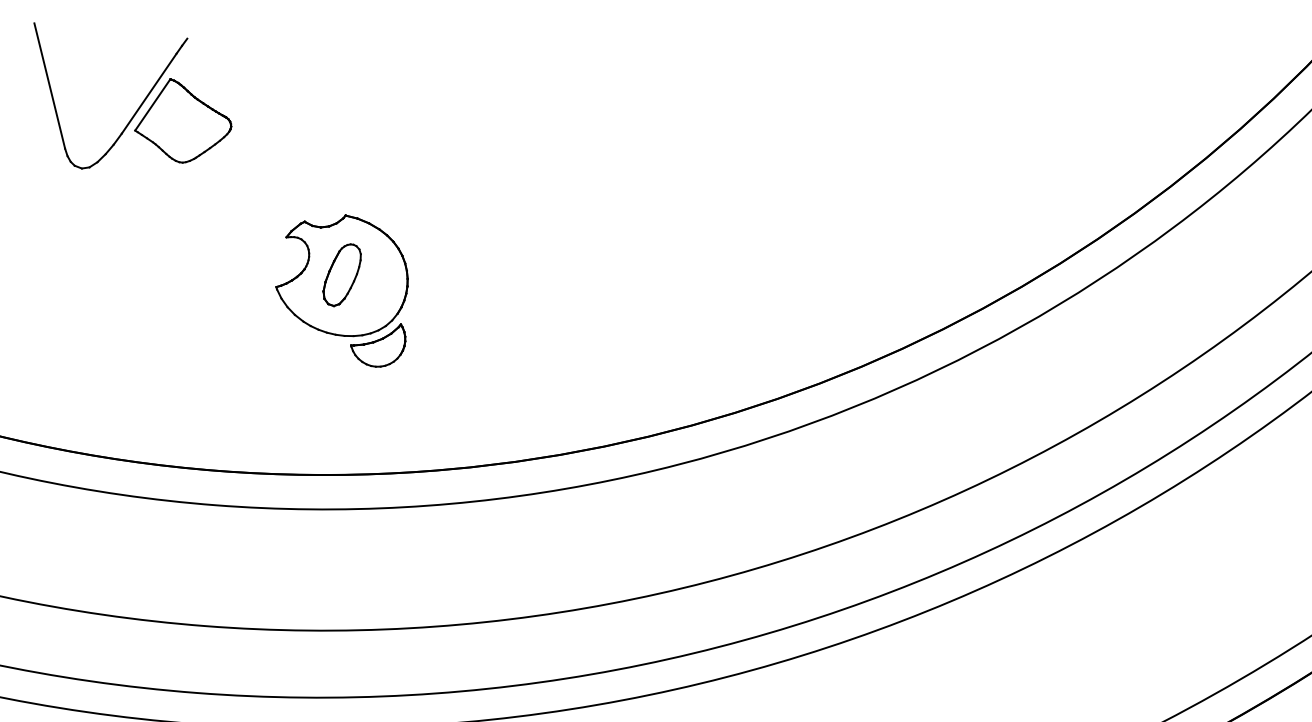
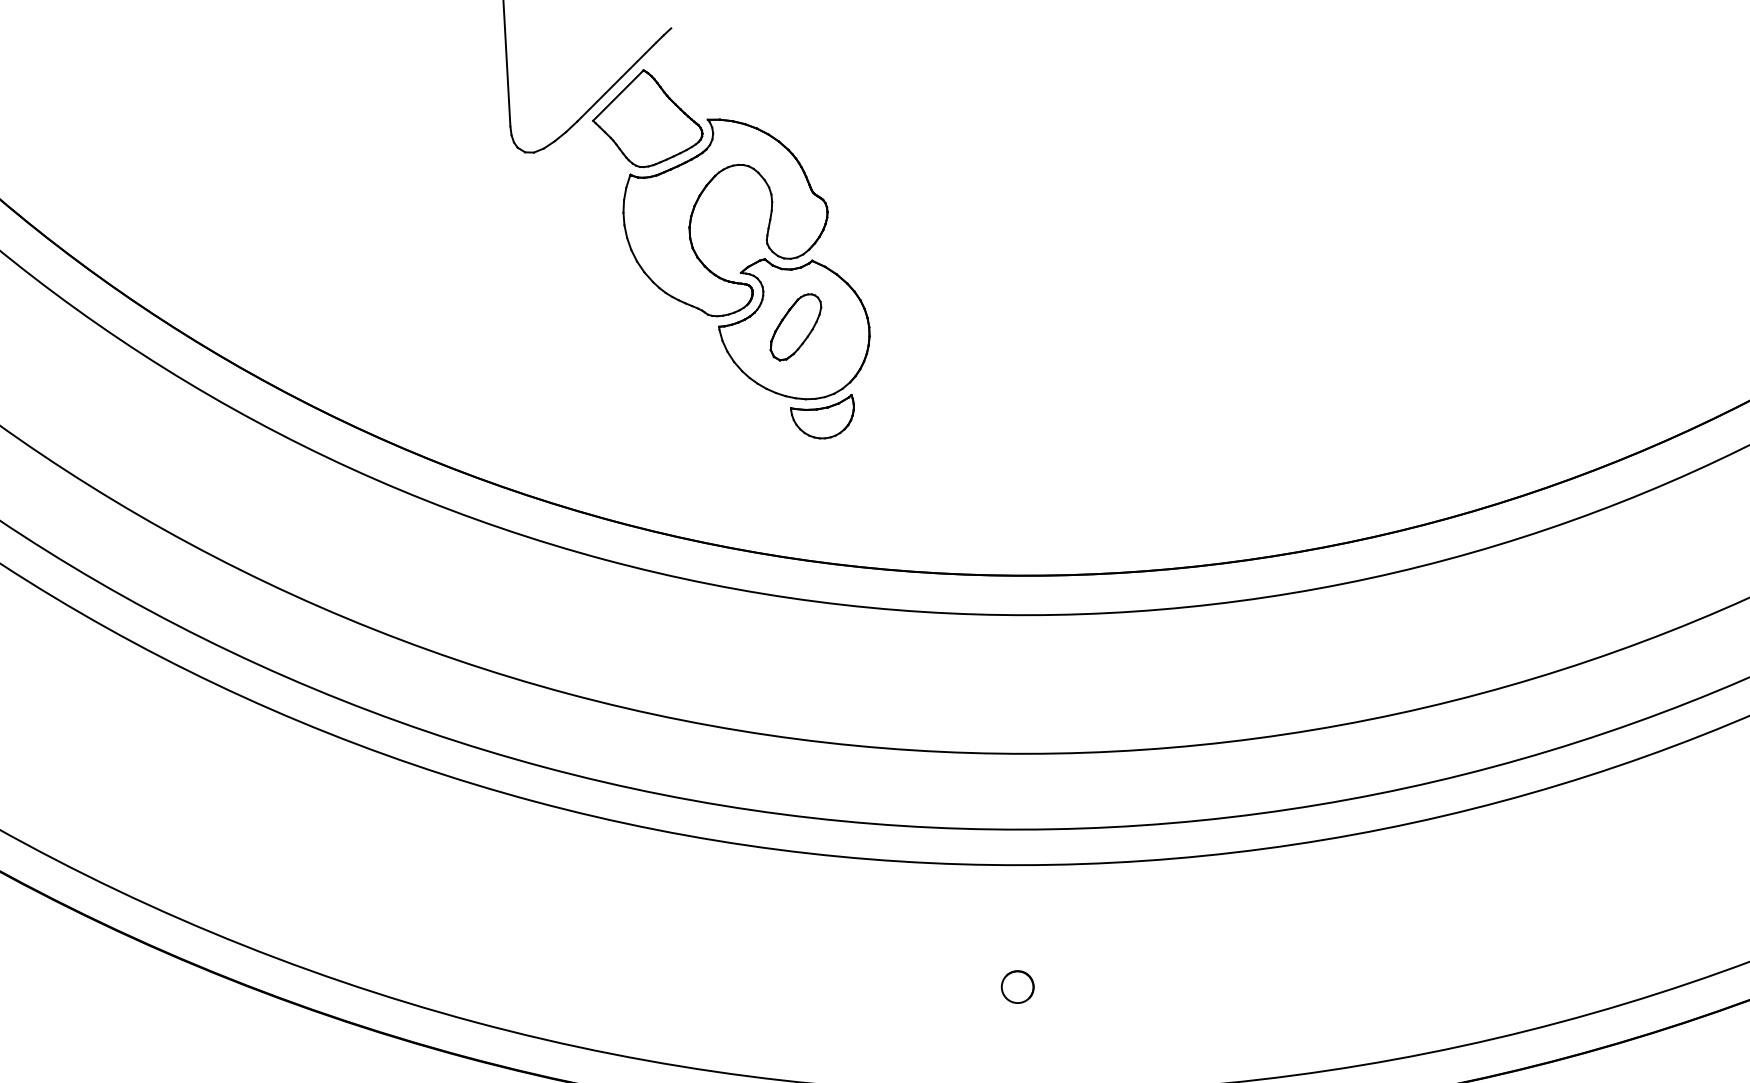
part: (236, 188) -> (695, 207), added

